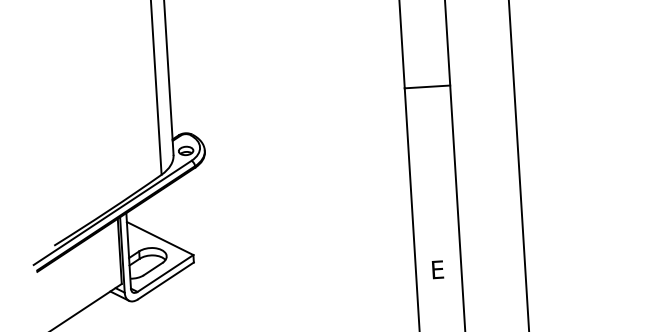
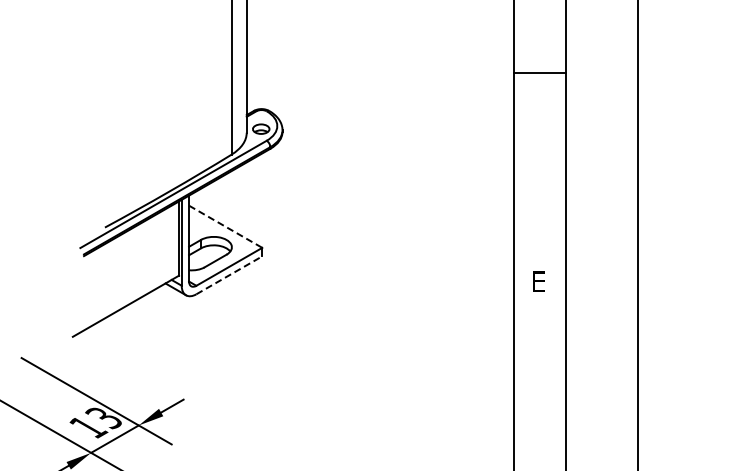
line: (160, 239) -> (226, 227), solid -> dashed
line: (166, 281) -> (229, 275), solid -> dashed

